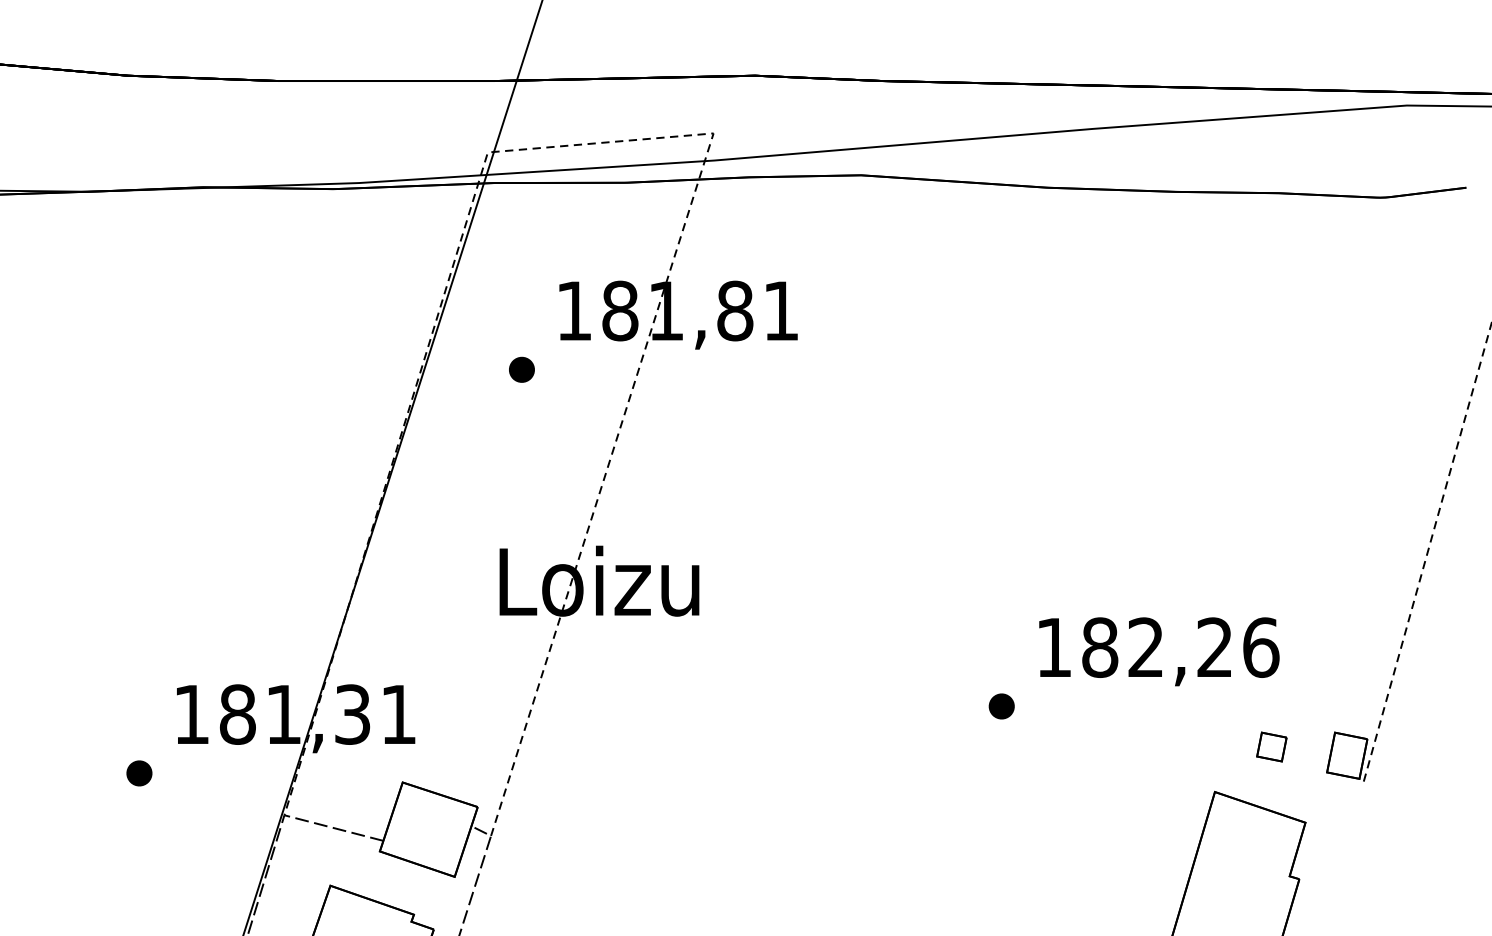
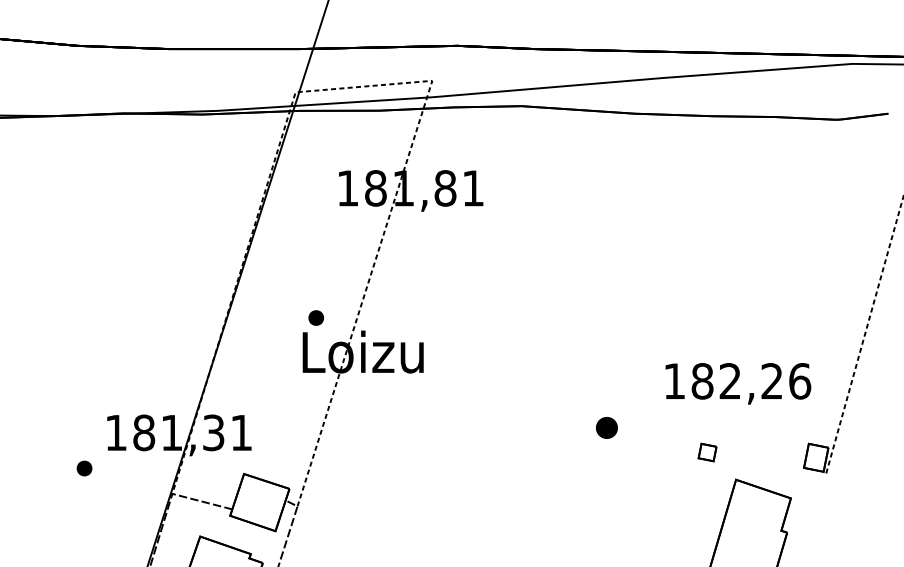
part: (520, 368) -> (315, 317), moved
text: (1159, 651) -> (738, 383), moved
part: (1001, 705) -> (606, 427), size x1.4
part: (1271, 746) -> (707, 452), moved

